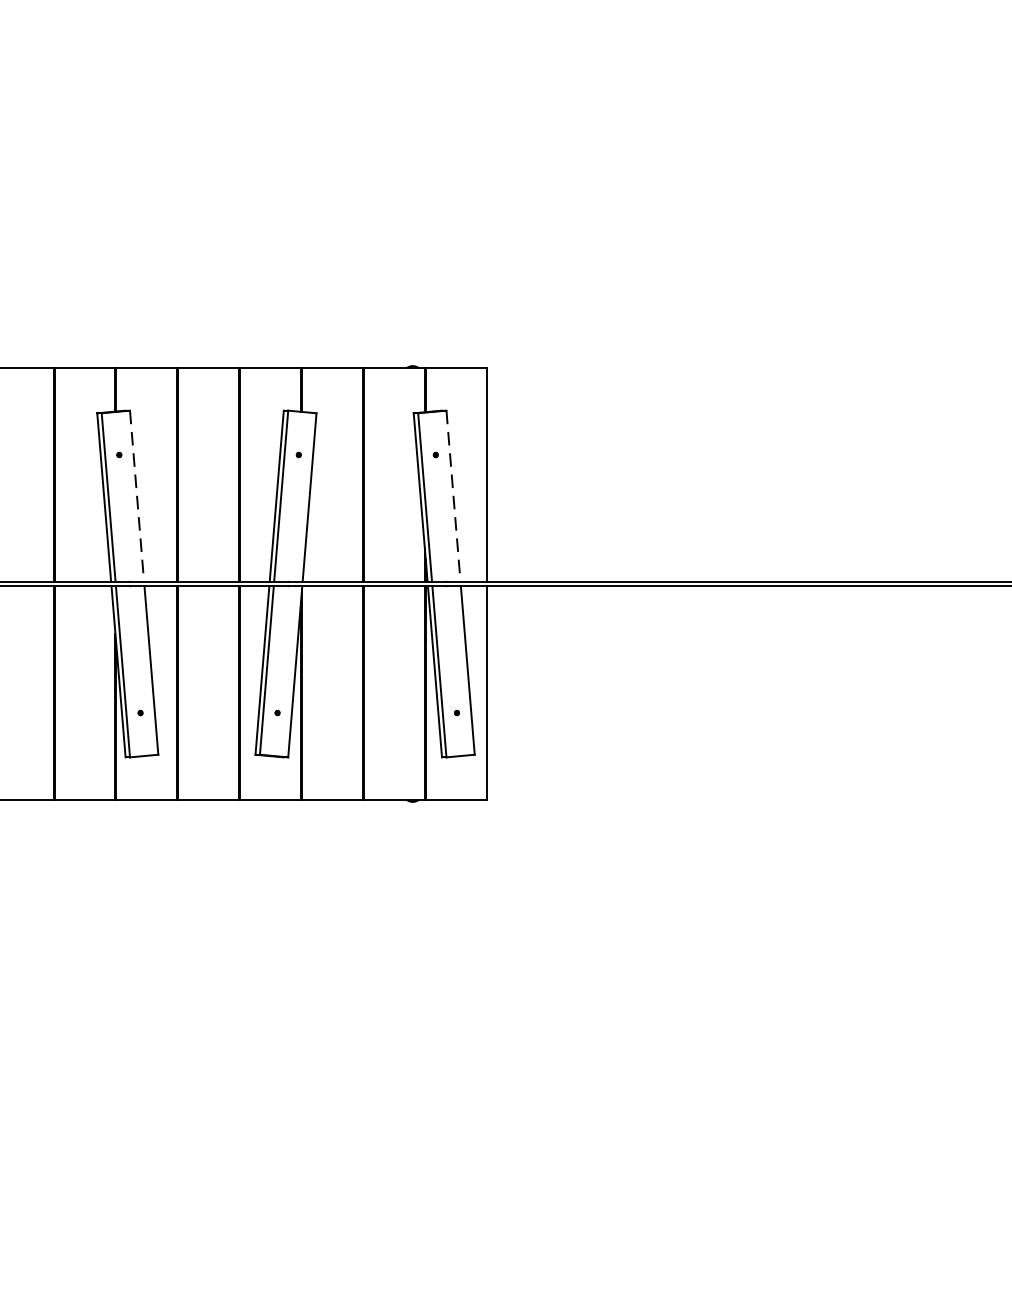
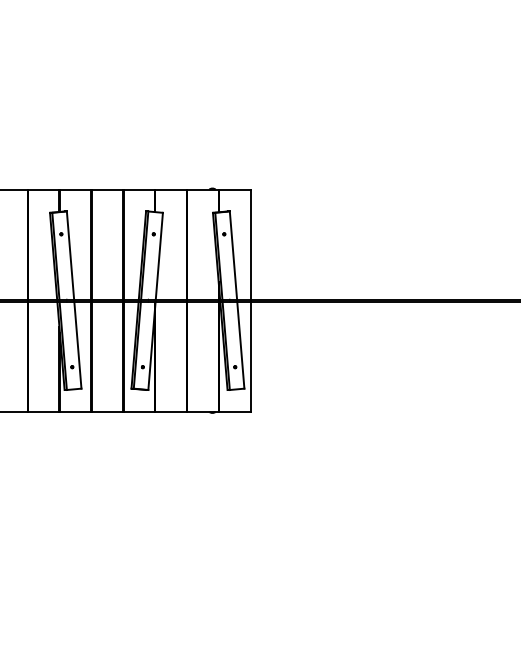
line: (137, 498) -> (70, 256), dashed -> solid
line: (453, 498) -> (233, 256), dashed -> solid

